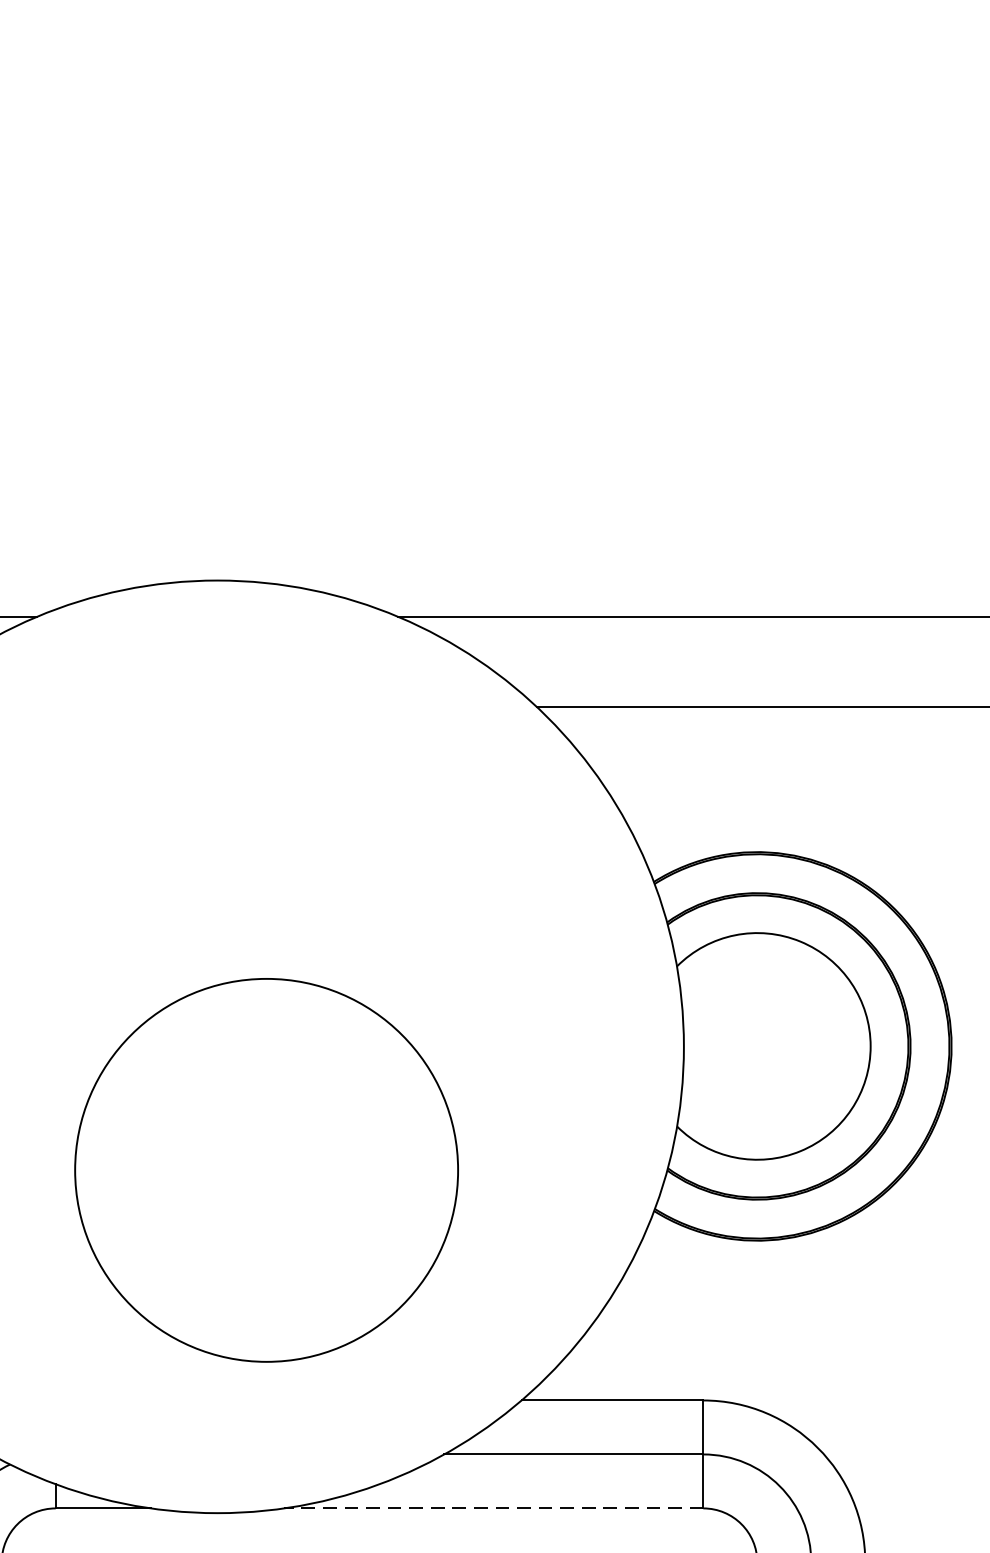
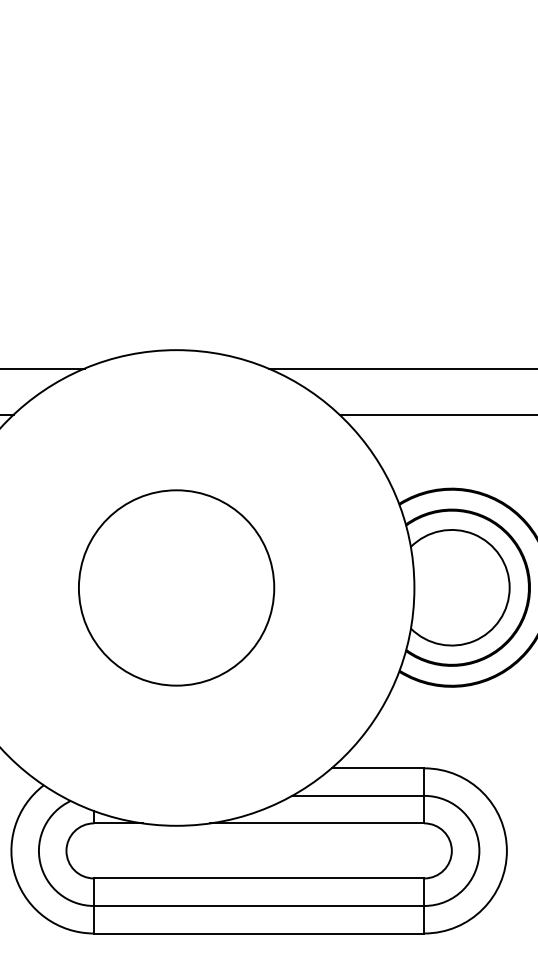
circle: (266, 1169) -> (176, 587), moved
line: (493, 1508) -> (317, 823), dashed -> solid

